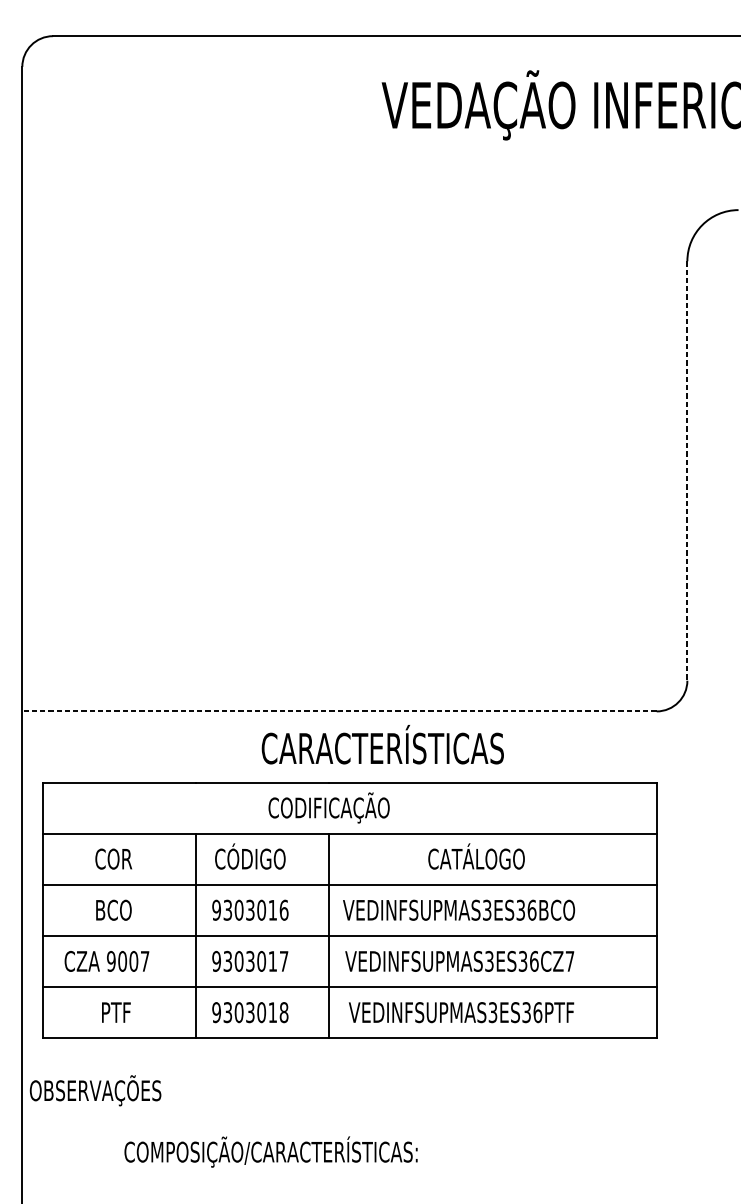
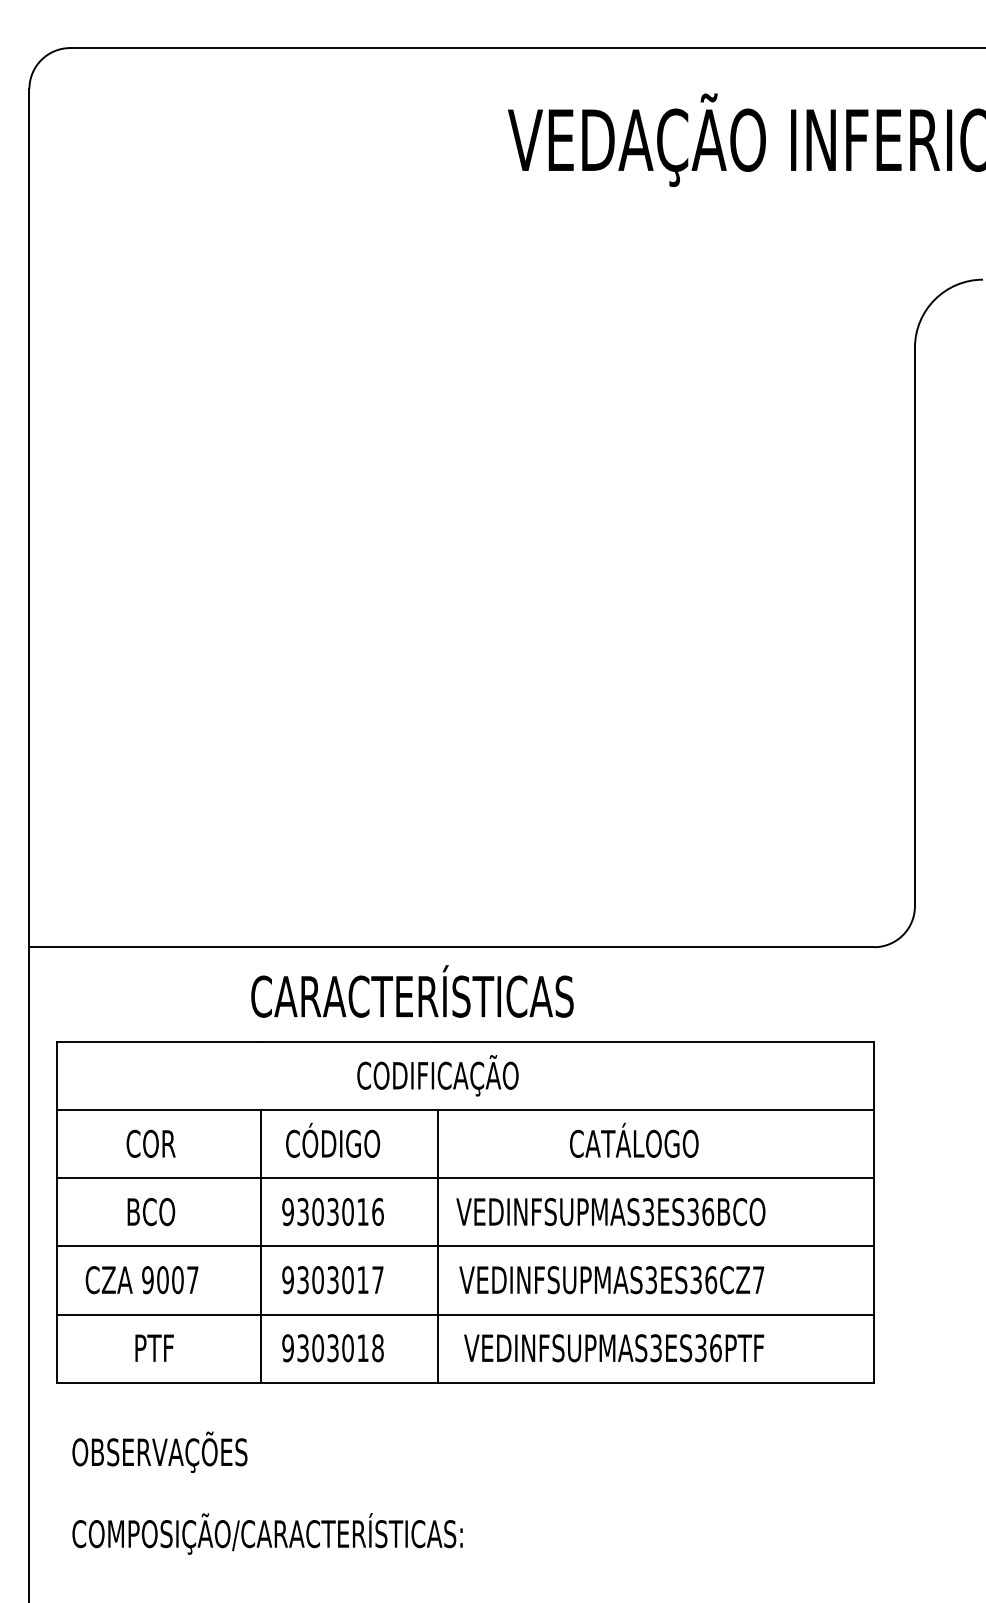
line: (687, 471) -> (914, 627), dashed -> solid
line: (339, 711) -> (451, 947), dashed -> solid
text: (382, 744) -> (412, 991), moved
text: (95, 1090) -> (159, 1452), moved
text: (270, 1151) -> (267, 1533), moved

